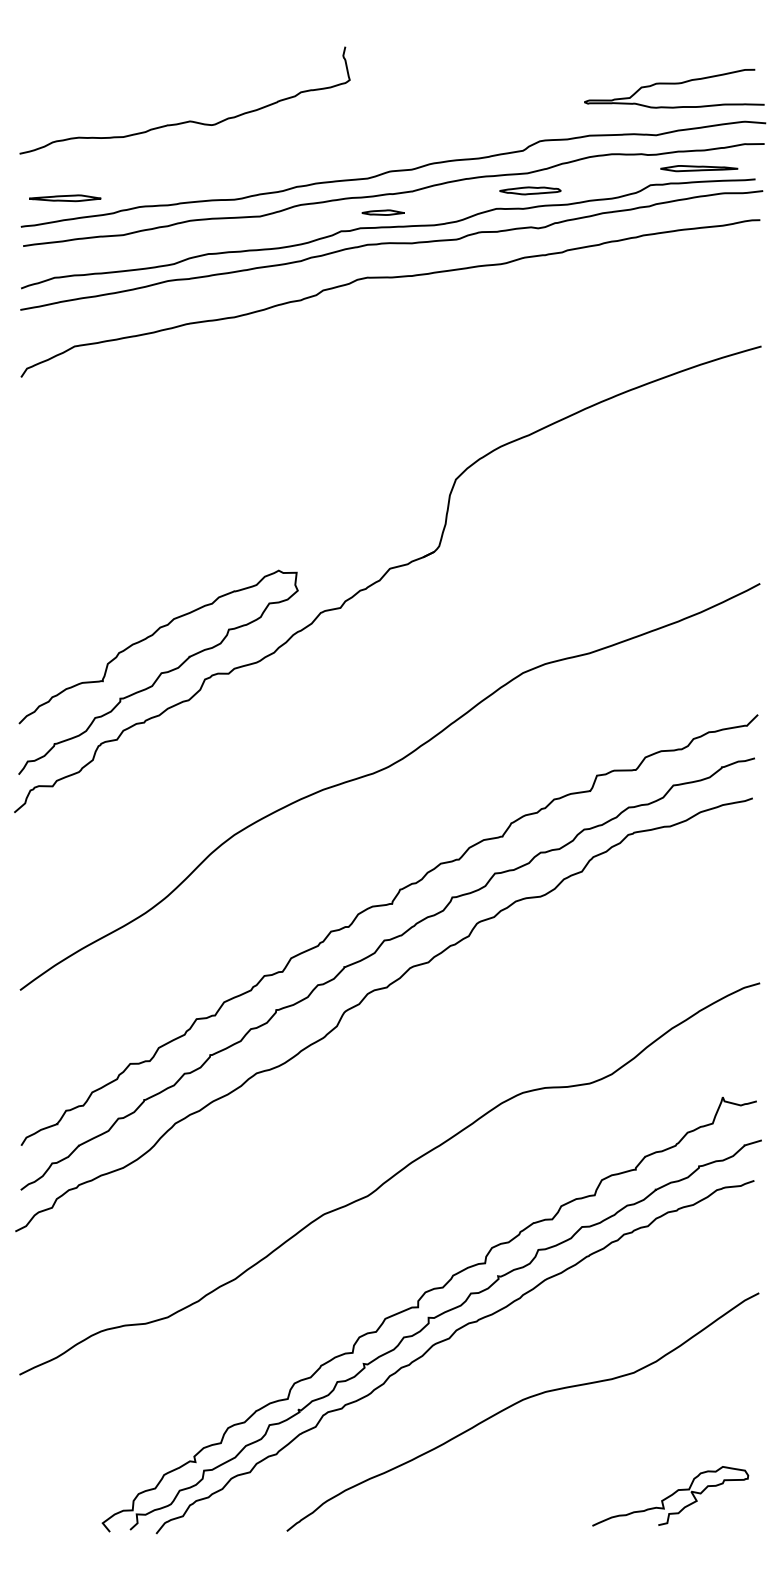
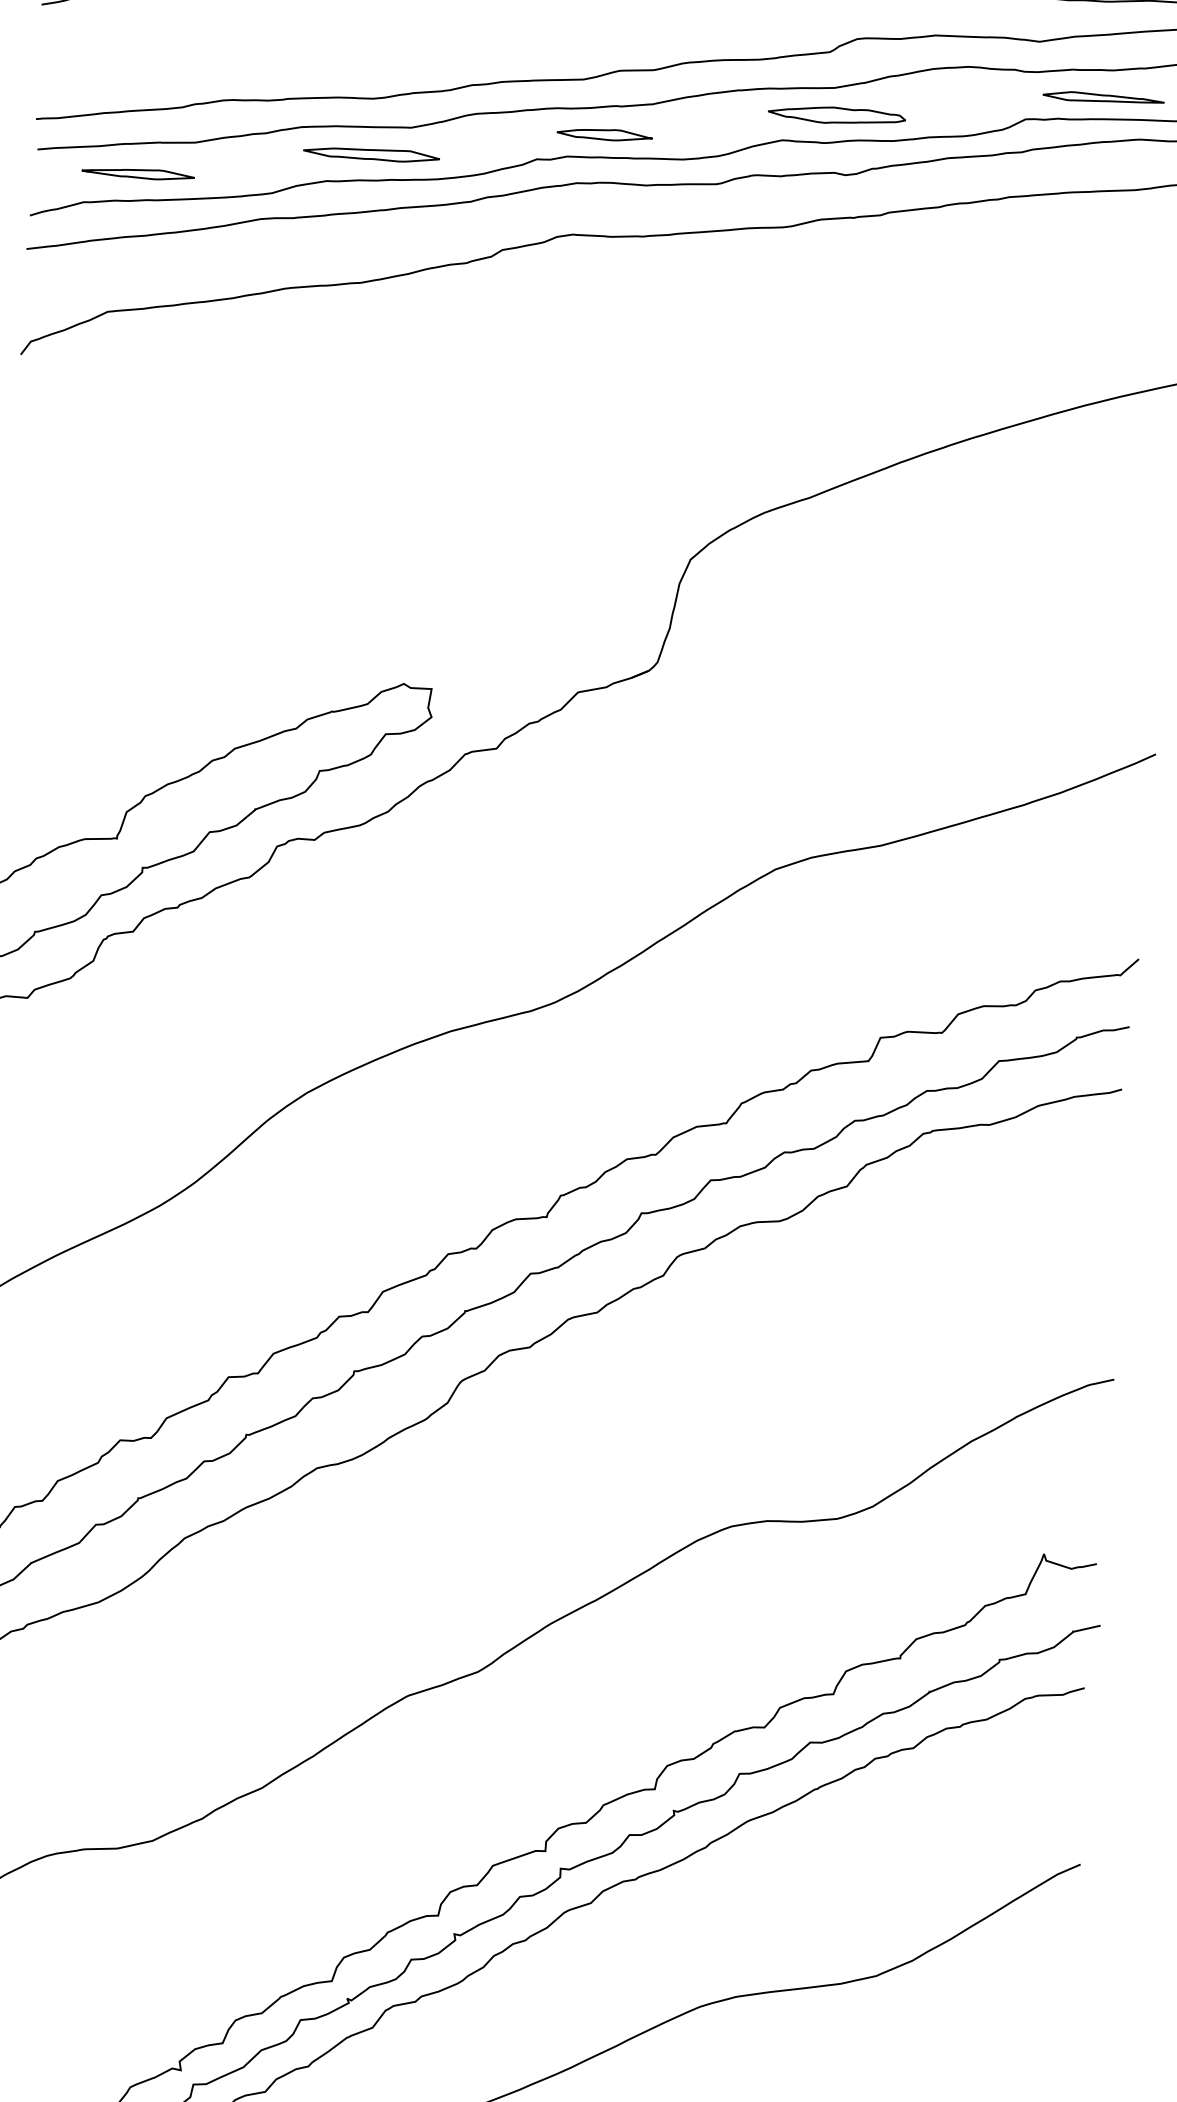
part: (530, 190) -> (837, 115), size x1.43
part: (65, 198) -> (138, 174), moved
part: (382, 212) -> (603, 134), size x1.43
part: (235, 234) -> (371, 153), added

